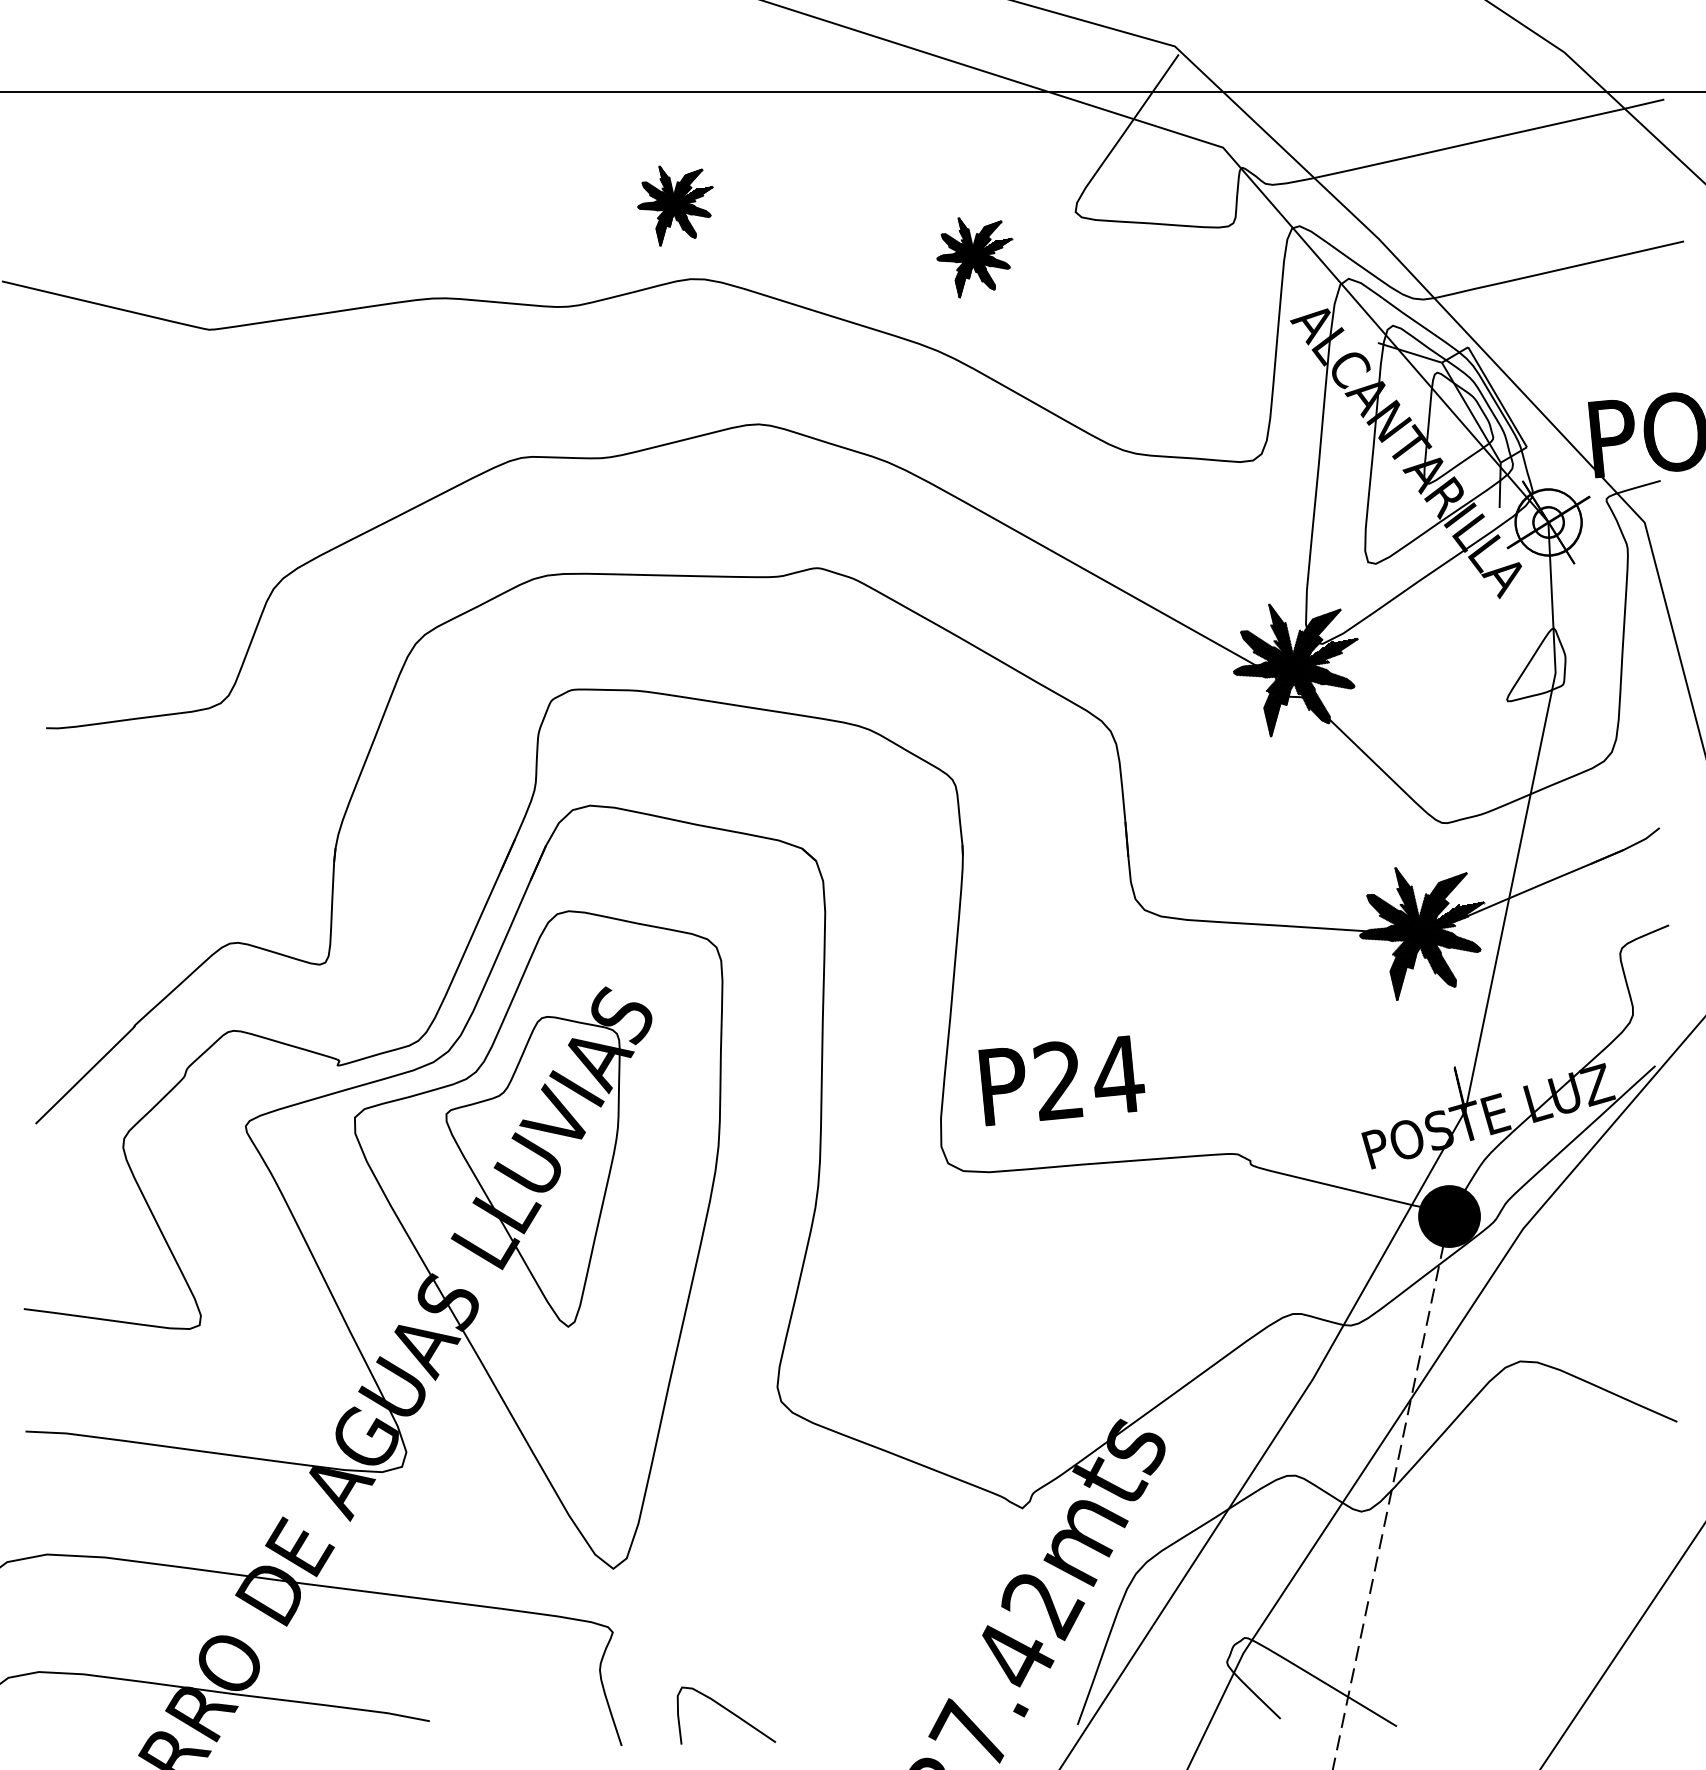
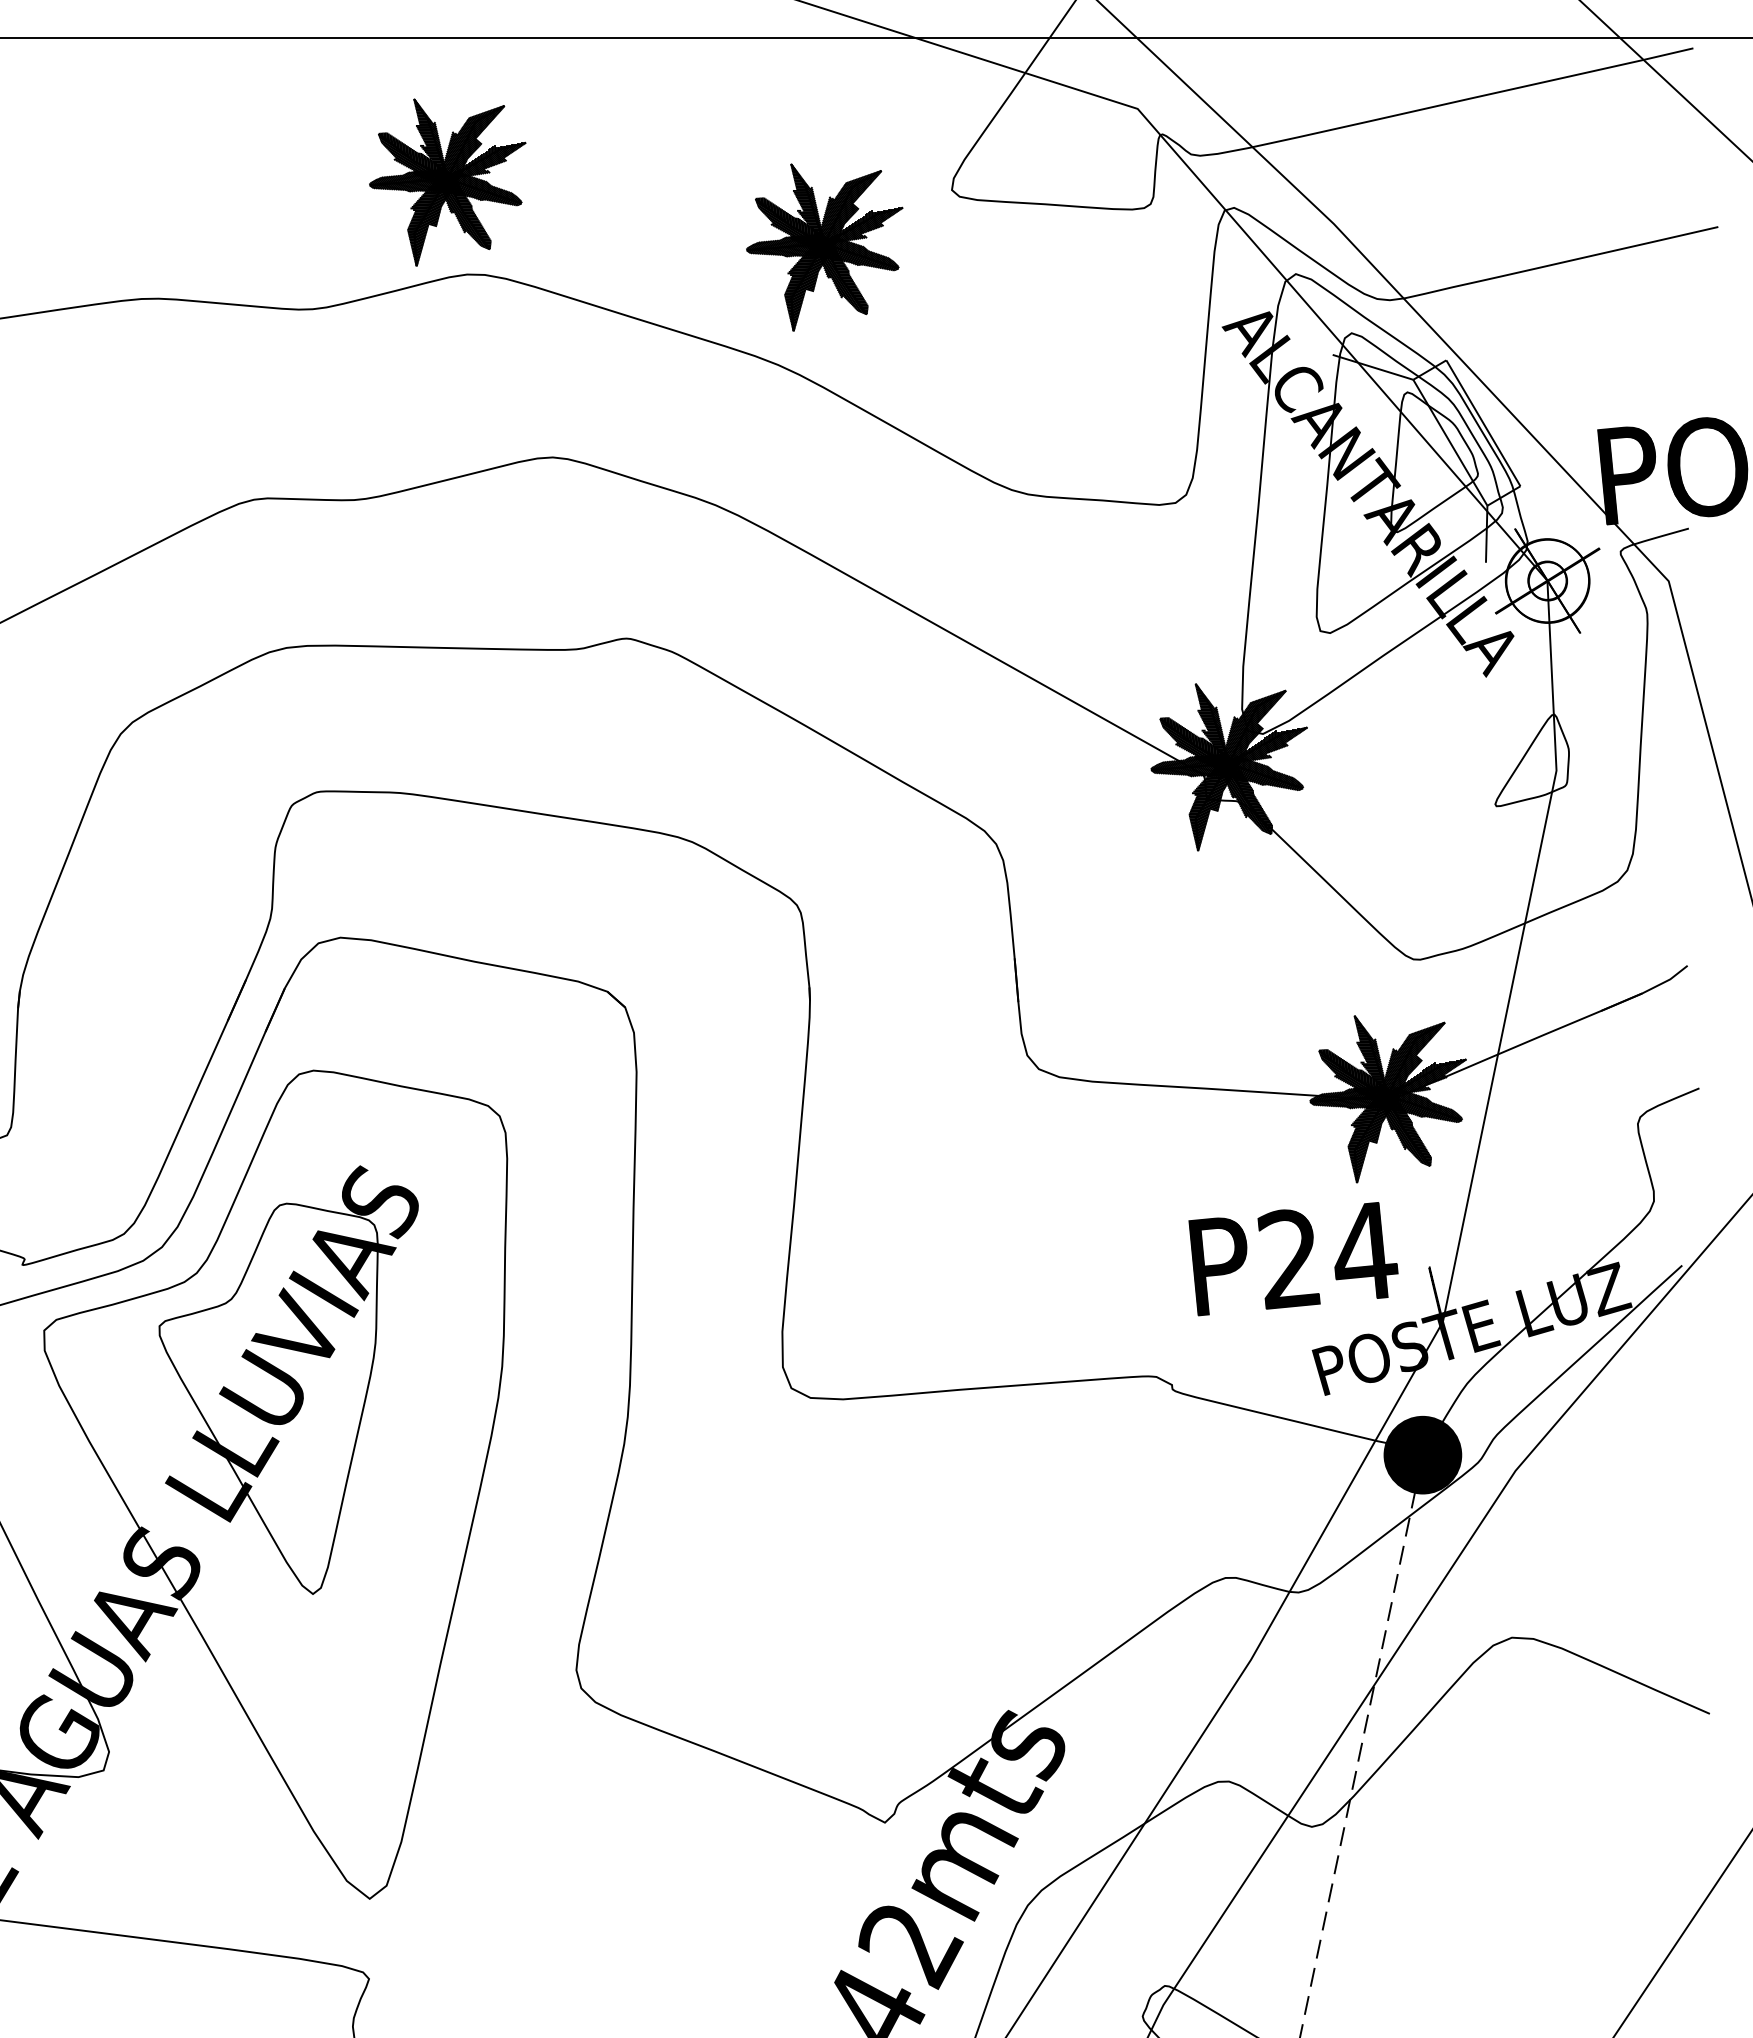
part: (675, 205) -> (448, 181), size x1.67
part: (974, 257) -> (824, 247), size x1.67
text: (1061, 1080) -> (1293, 1258), moved

